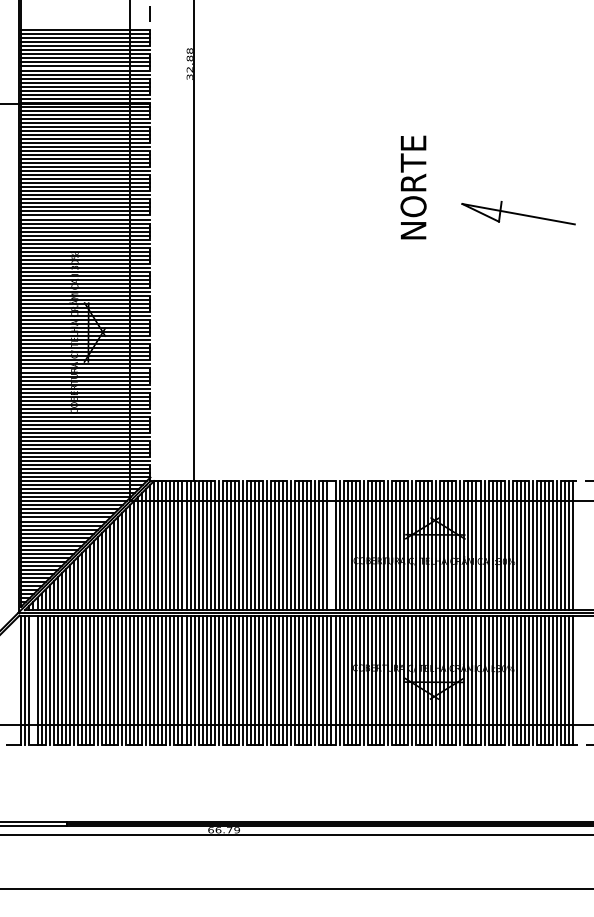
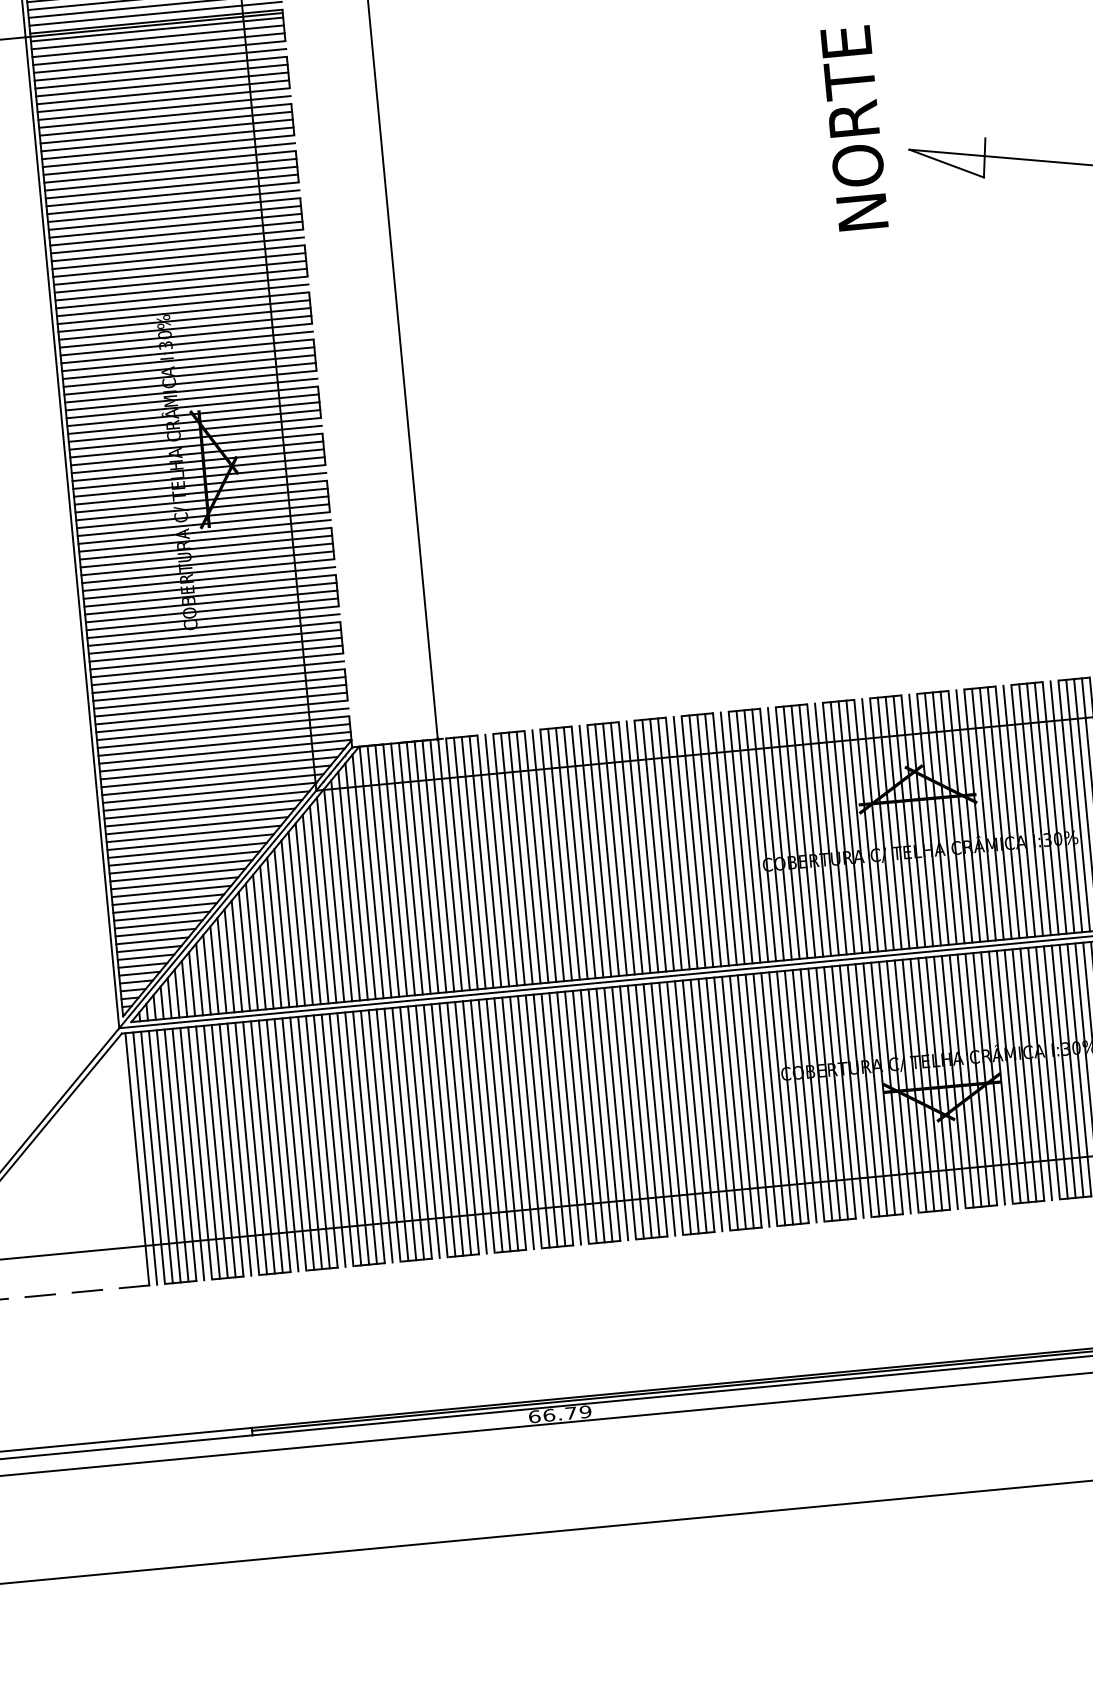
text: (413, 187) -> (854, 128), moved
line: (331, 545) -> (717, 839), added
line: (33, 679) -> (160, 1155), added

